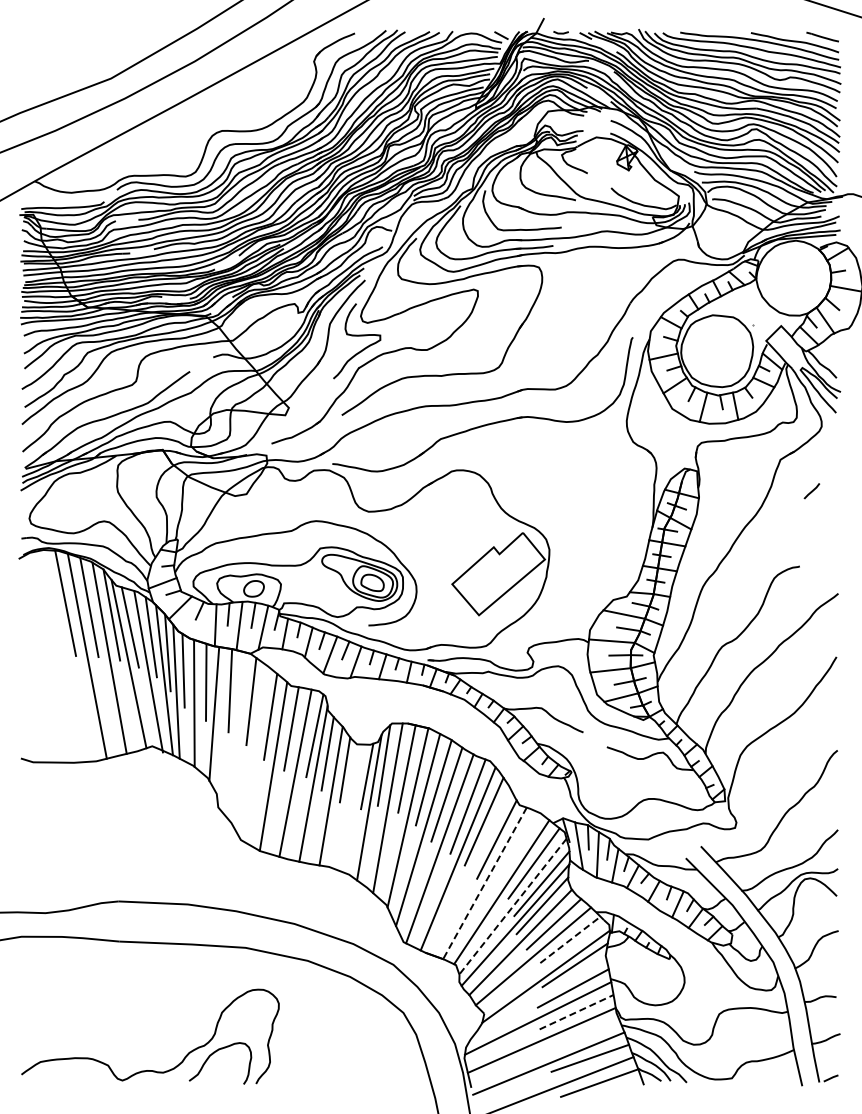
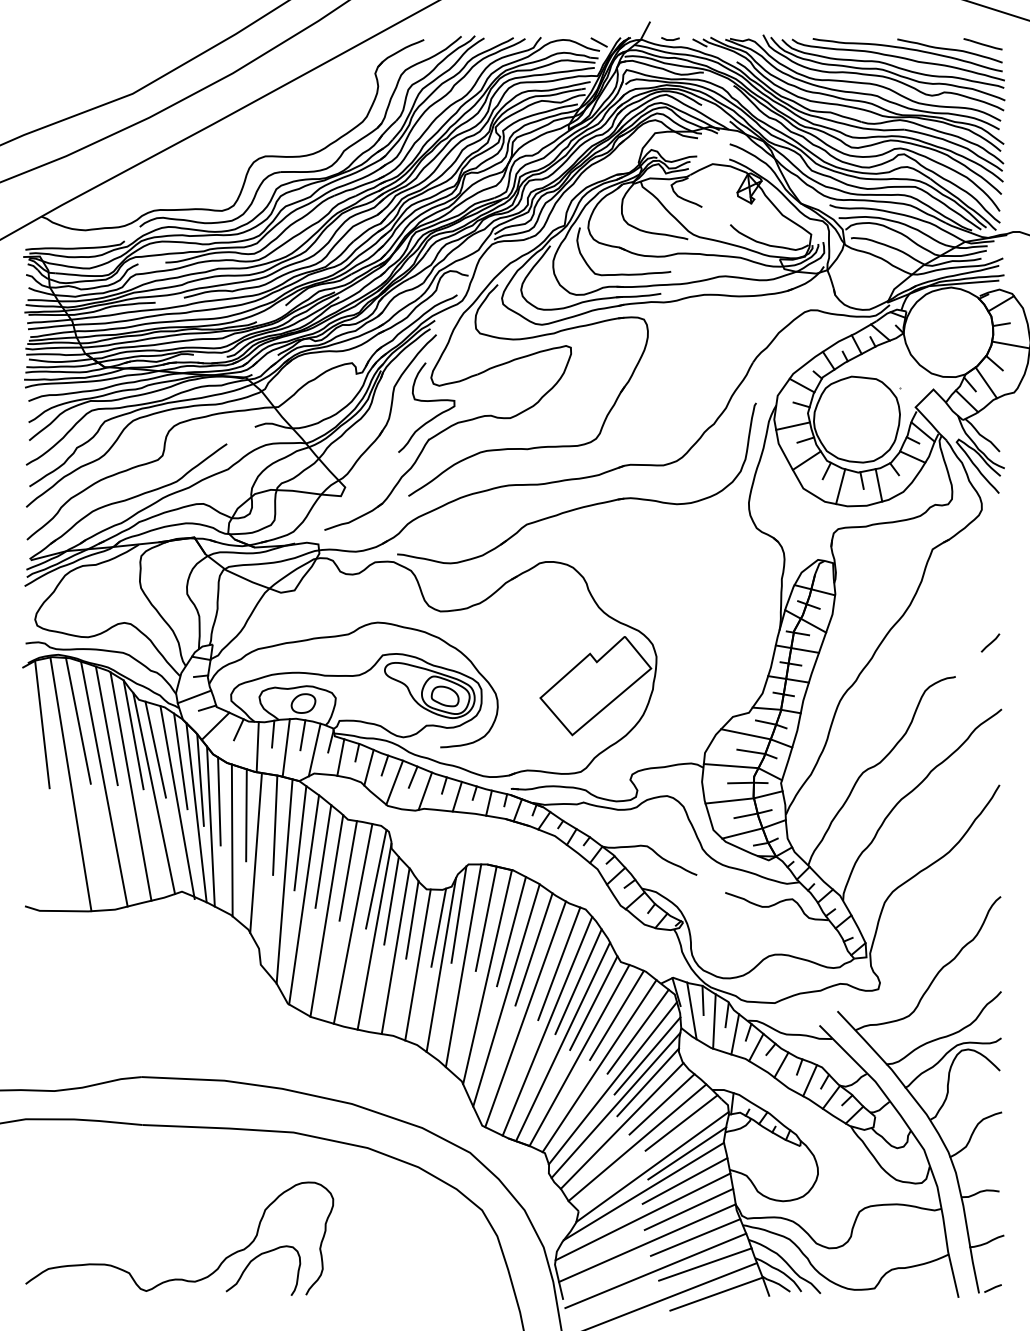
line: (811, 491) -> (989, 643), moved
line: (35, 606) -> (42, 724), added
line: (59, 656) -> (71, 784), added
line: (237, 737) -> (283, 881), added
line: (254, 752) -> (304, 899), added
line: (349, 807) -> (417, 964), added
line: (515, 849) -> (615, 1015), added
line: (470, 871) -> (562, 1041), added
line: (484, 883) -> (578, 1055), dashed -> solid
line: (512, 906) -> (612, 1083), dashed -> solid
line: (570, 939) -> (681, 1122), dashed -> solid
line: (538, 996) -> (643, 1190), added
line: (576, 1012) -> (688, 1209), dashed -> solid
line: (581, 1035) -> (694, 1237), added

